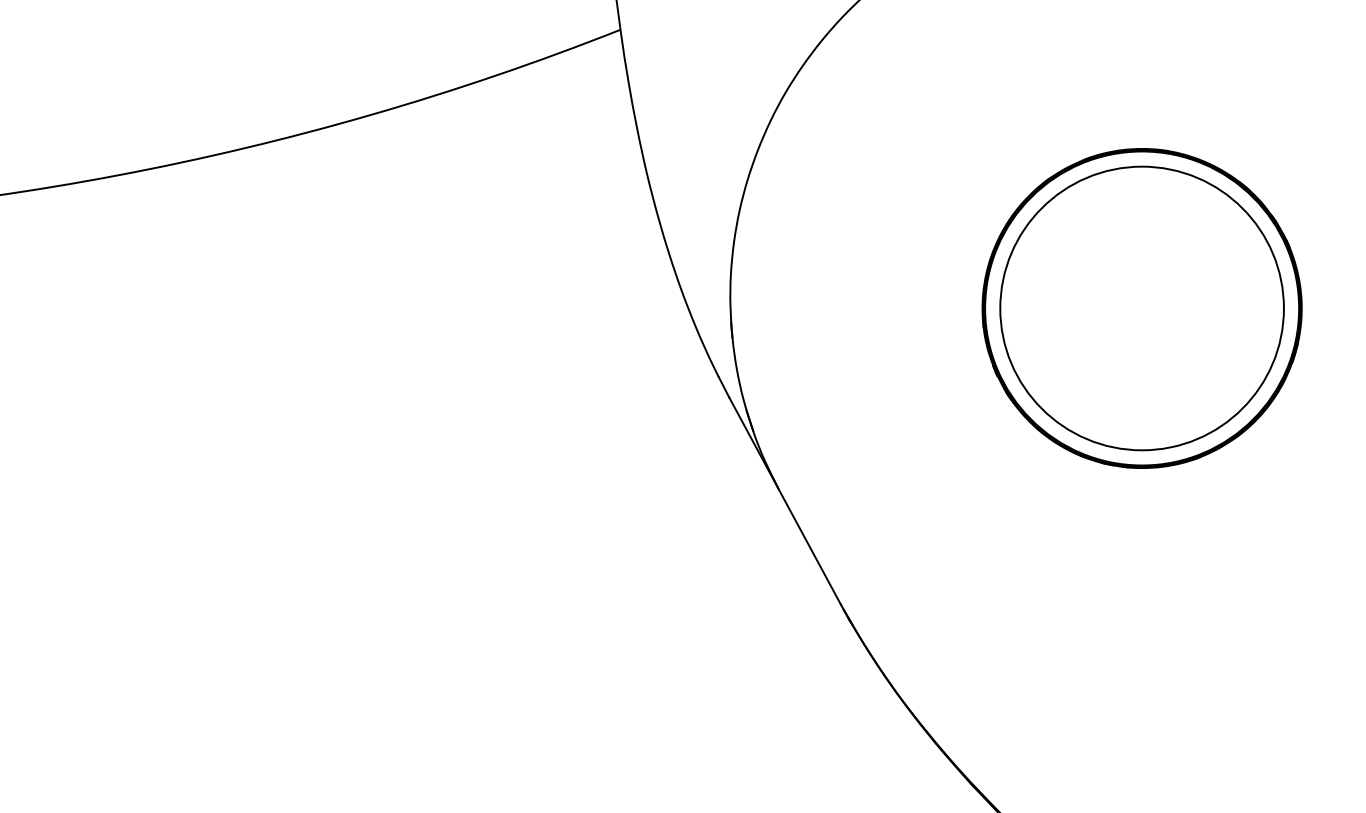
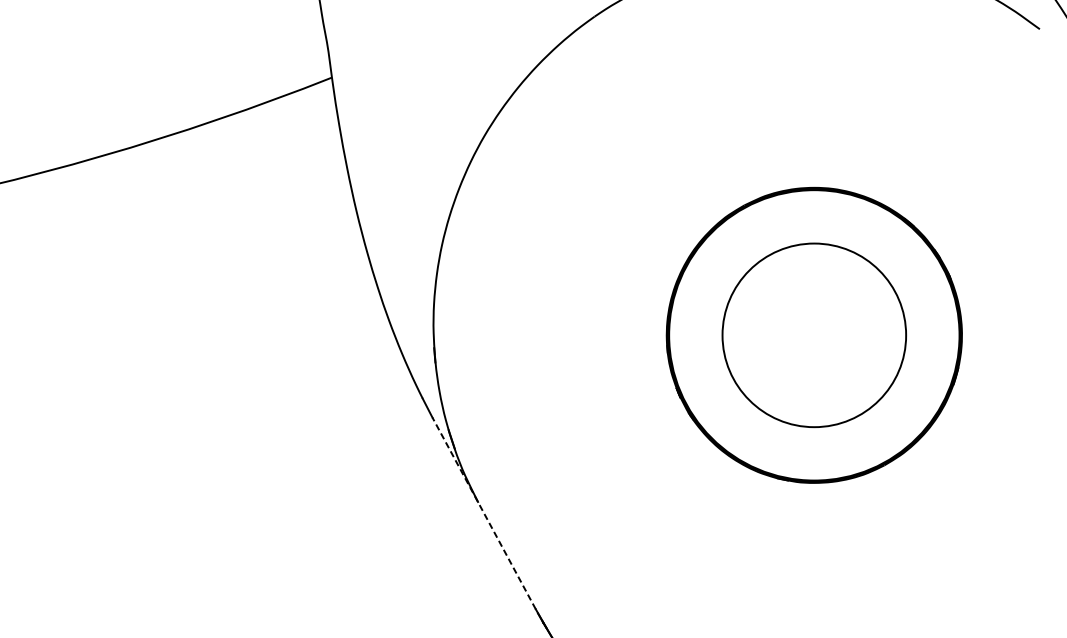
circle: (1141, 308) -> (813, 335), size x0.7
line: (785, 501) -> (484, 513), solid -> dashed

